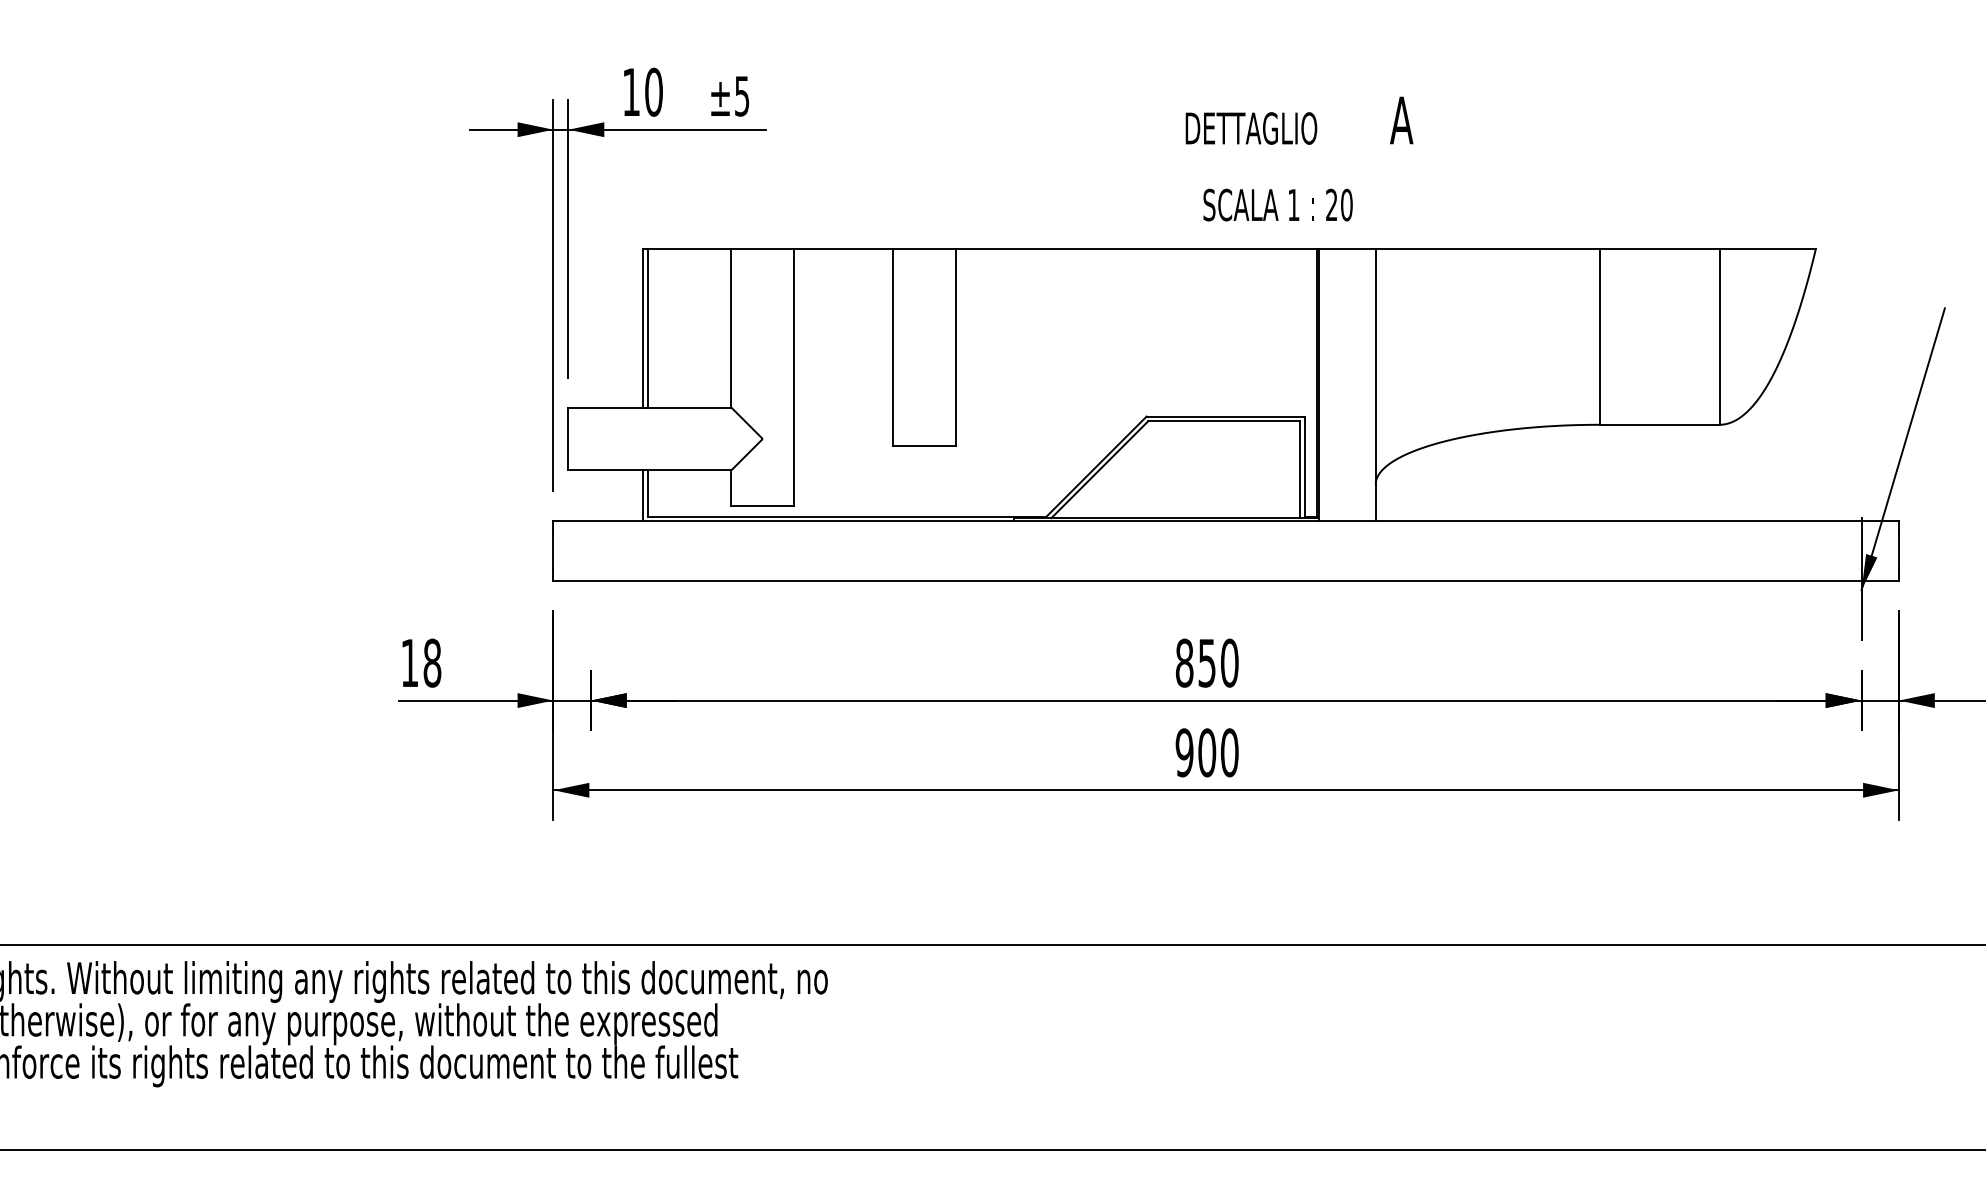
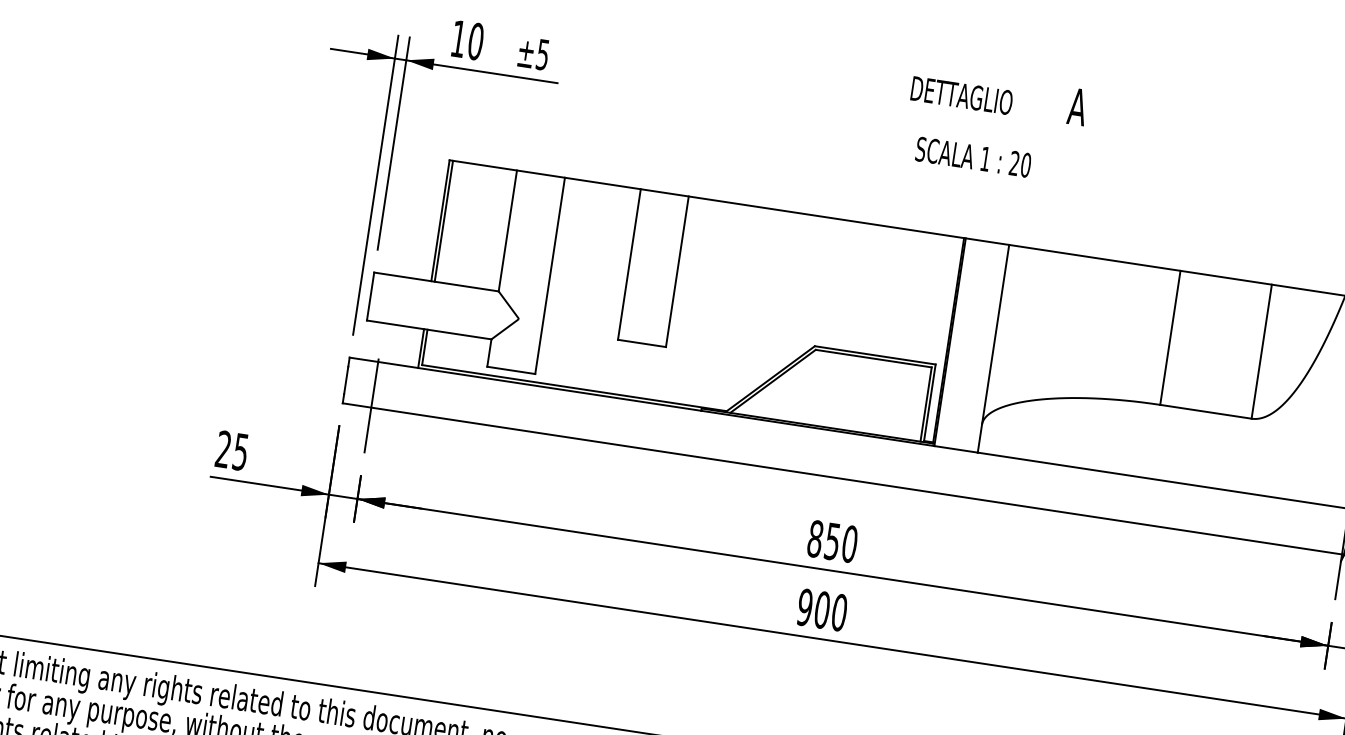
text: (1299, 158) -> (995, 124), moved
line: (590, 578) -> (371, 405), added
text: (421, 662) -> (232, 450), 18 -> 25

